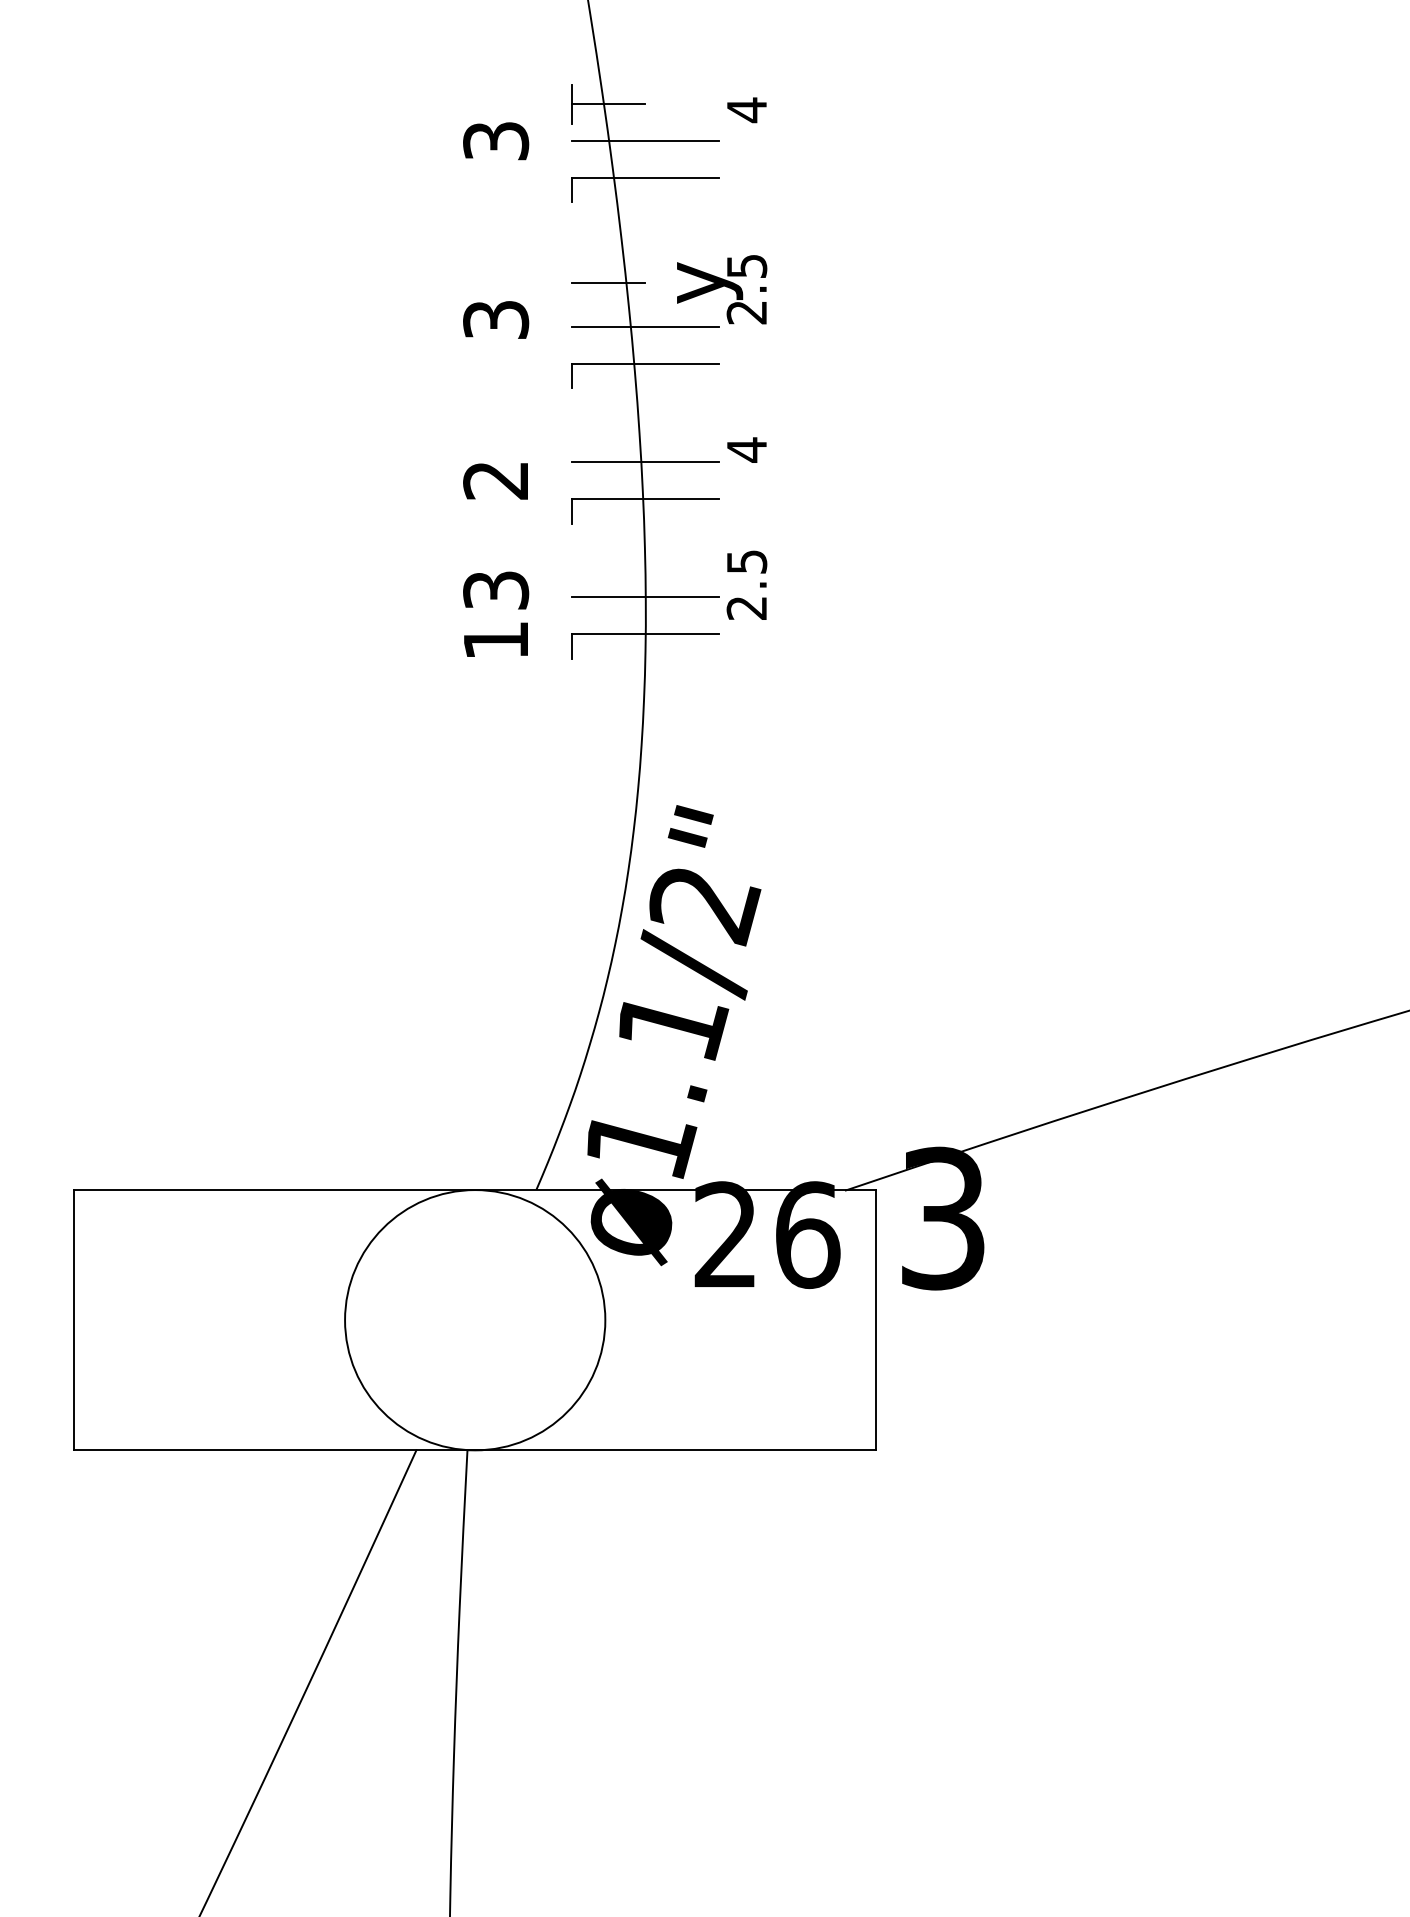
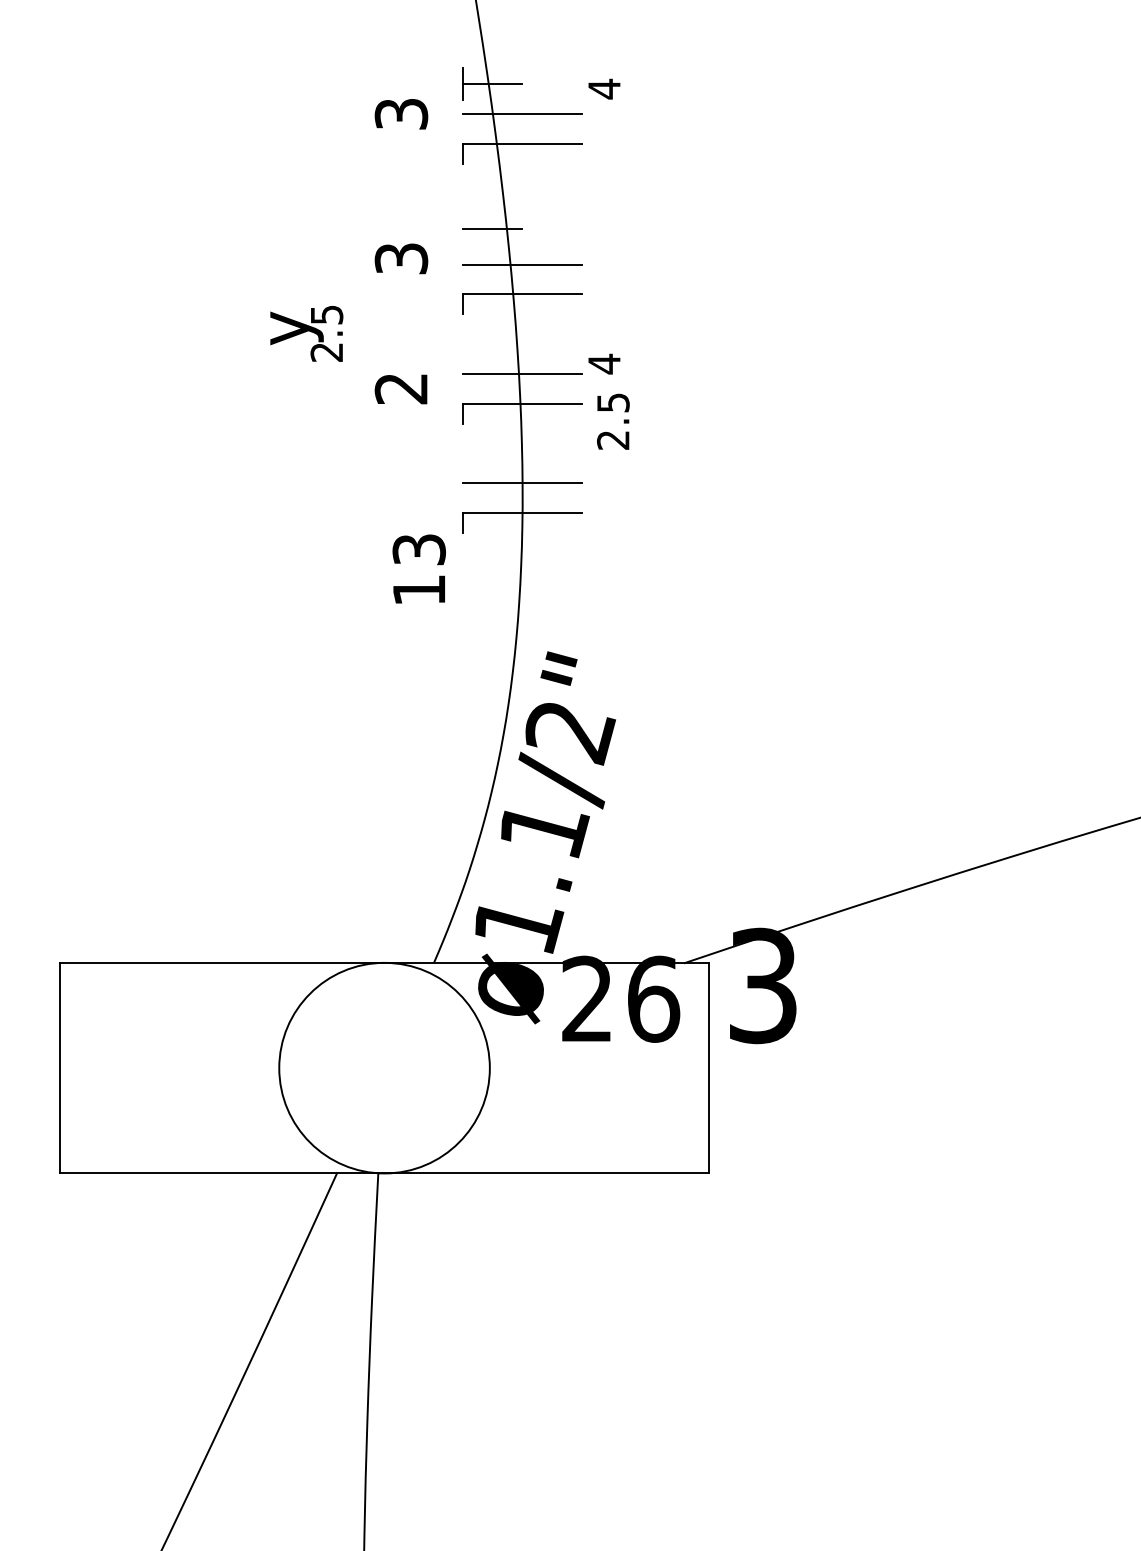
text: (722, 289) -> (307, 333), moved
text: (746, 584) -> (612, 421), moved
text: (496, 613) -> (419, 568), moved

